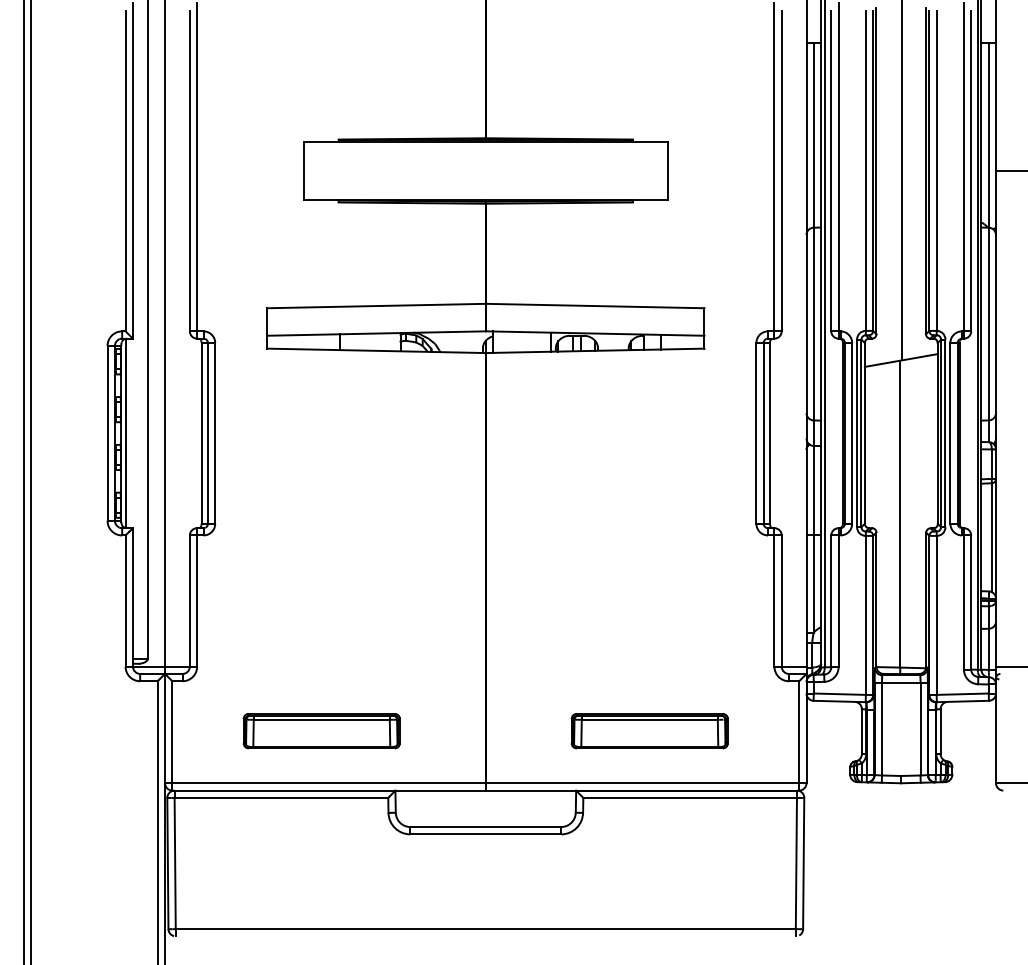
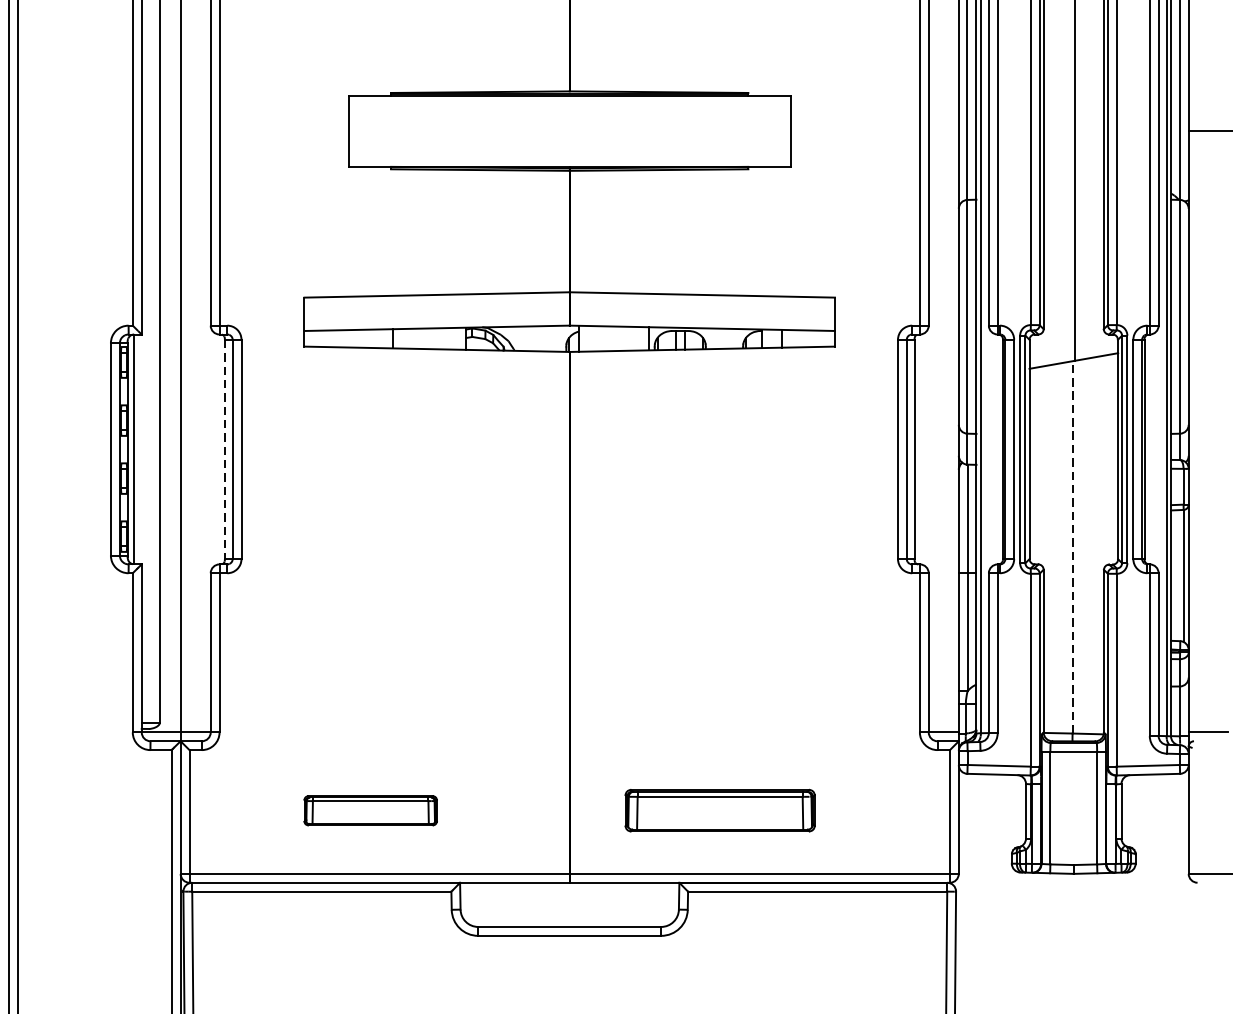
line: (201, 433) -> (224, 449), solid -> dashed
line: (900, 513) -> (1072, 546), solid -> dashed
part: (321, 731) -> (370, 811), size x0.7
part: (649, 731) -> (719, 811), moved

